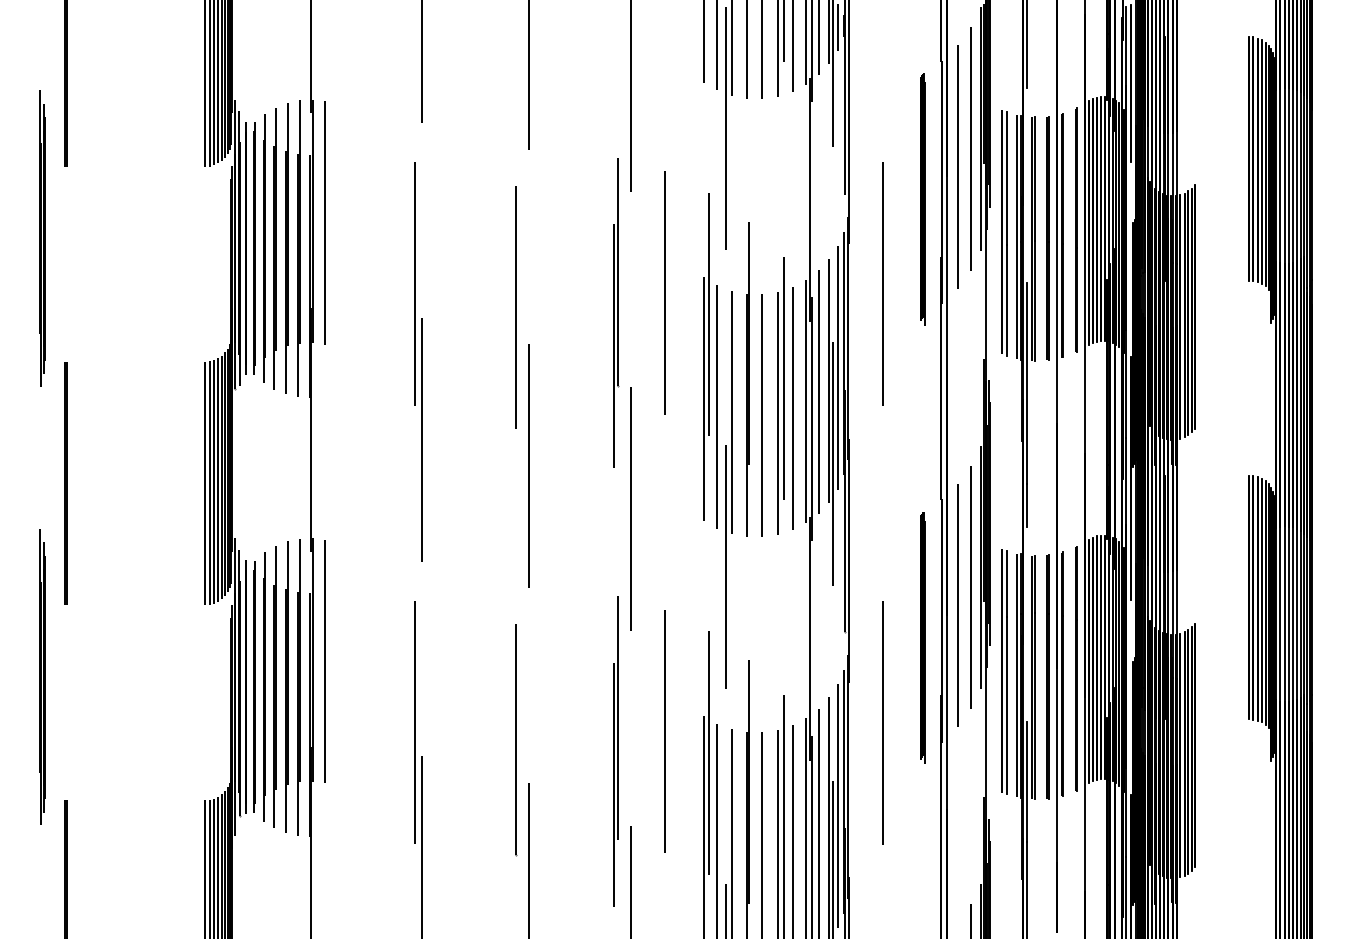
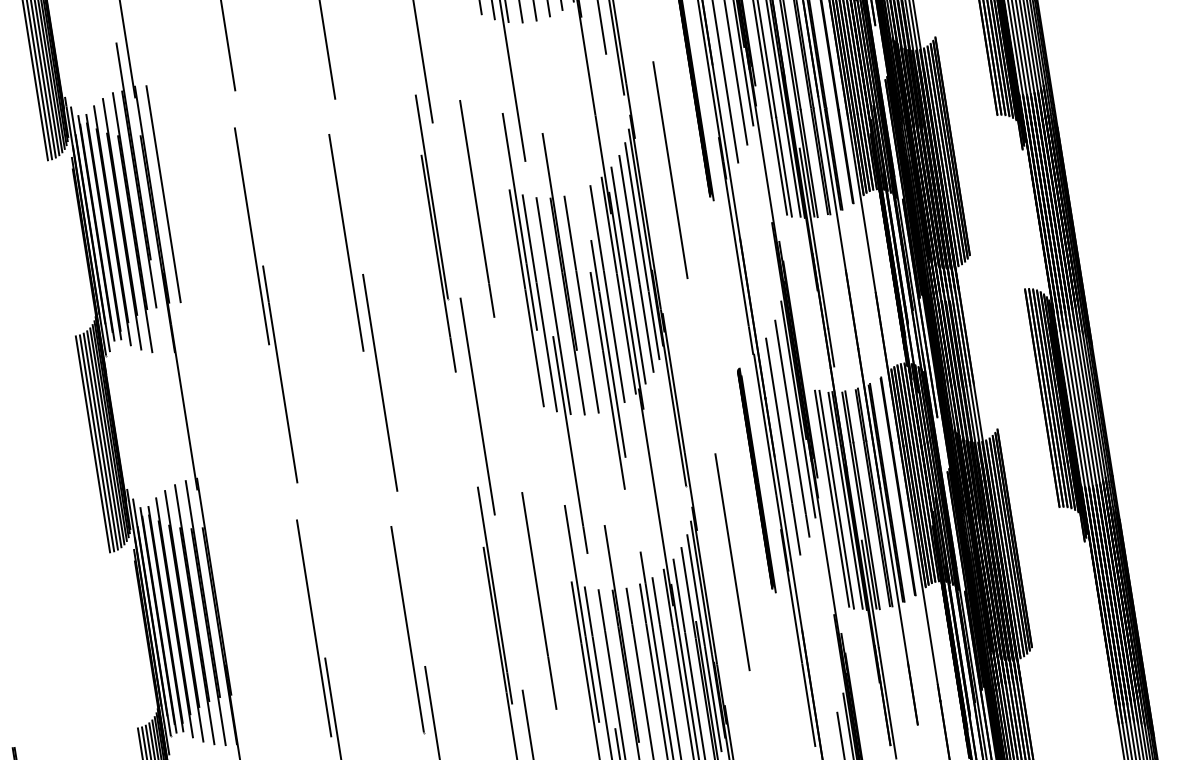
line: (298, 248) -> (135, 175), moved
part: (780, 395) -> (607, 364), moved
line: (832, 463) -> (651, 337), removed
line: (325, 661) -> (225, 586), removed

